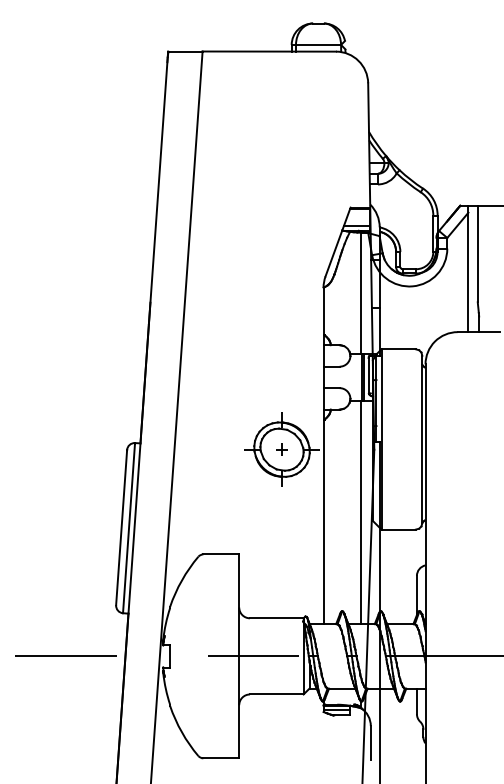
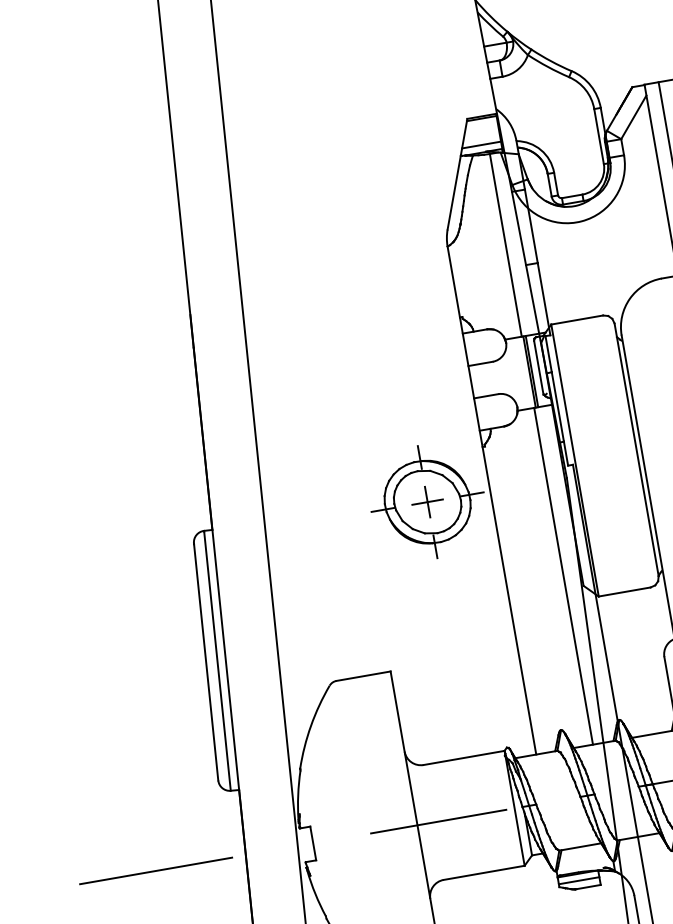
part: (281, 449) -> (426, 502), size x1.67

